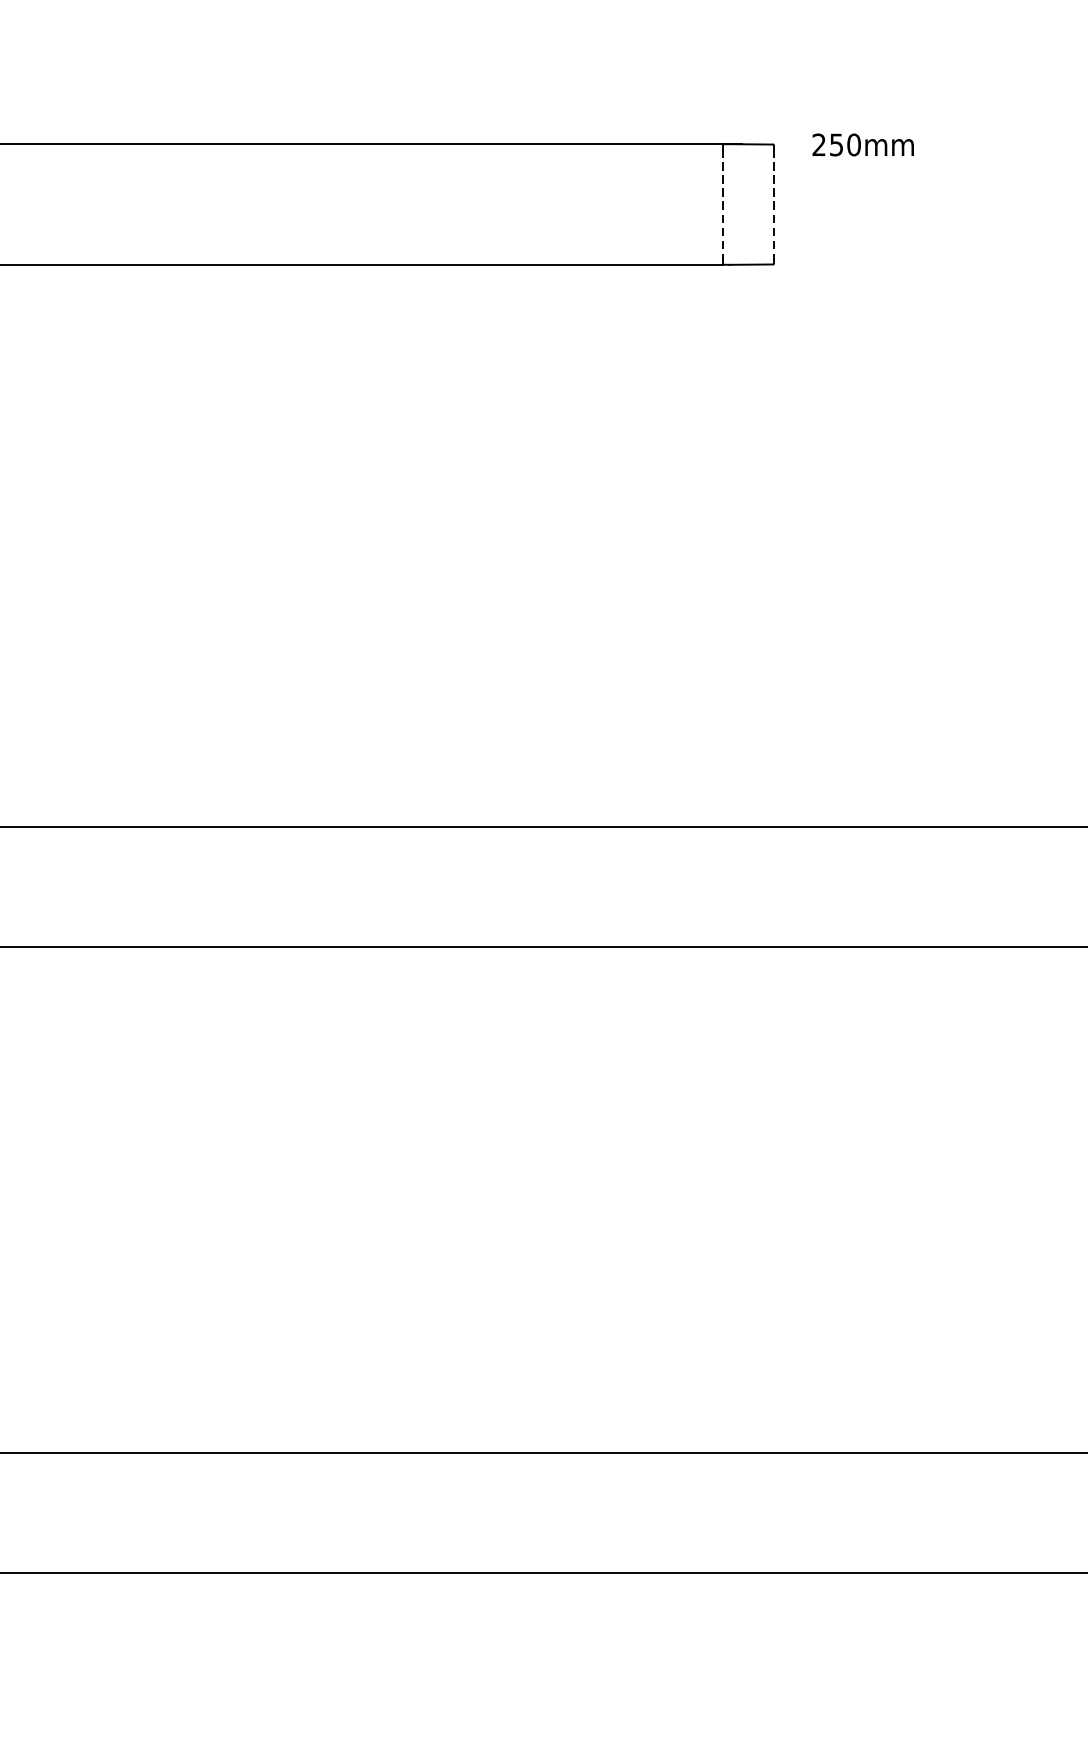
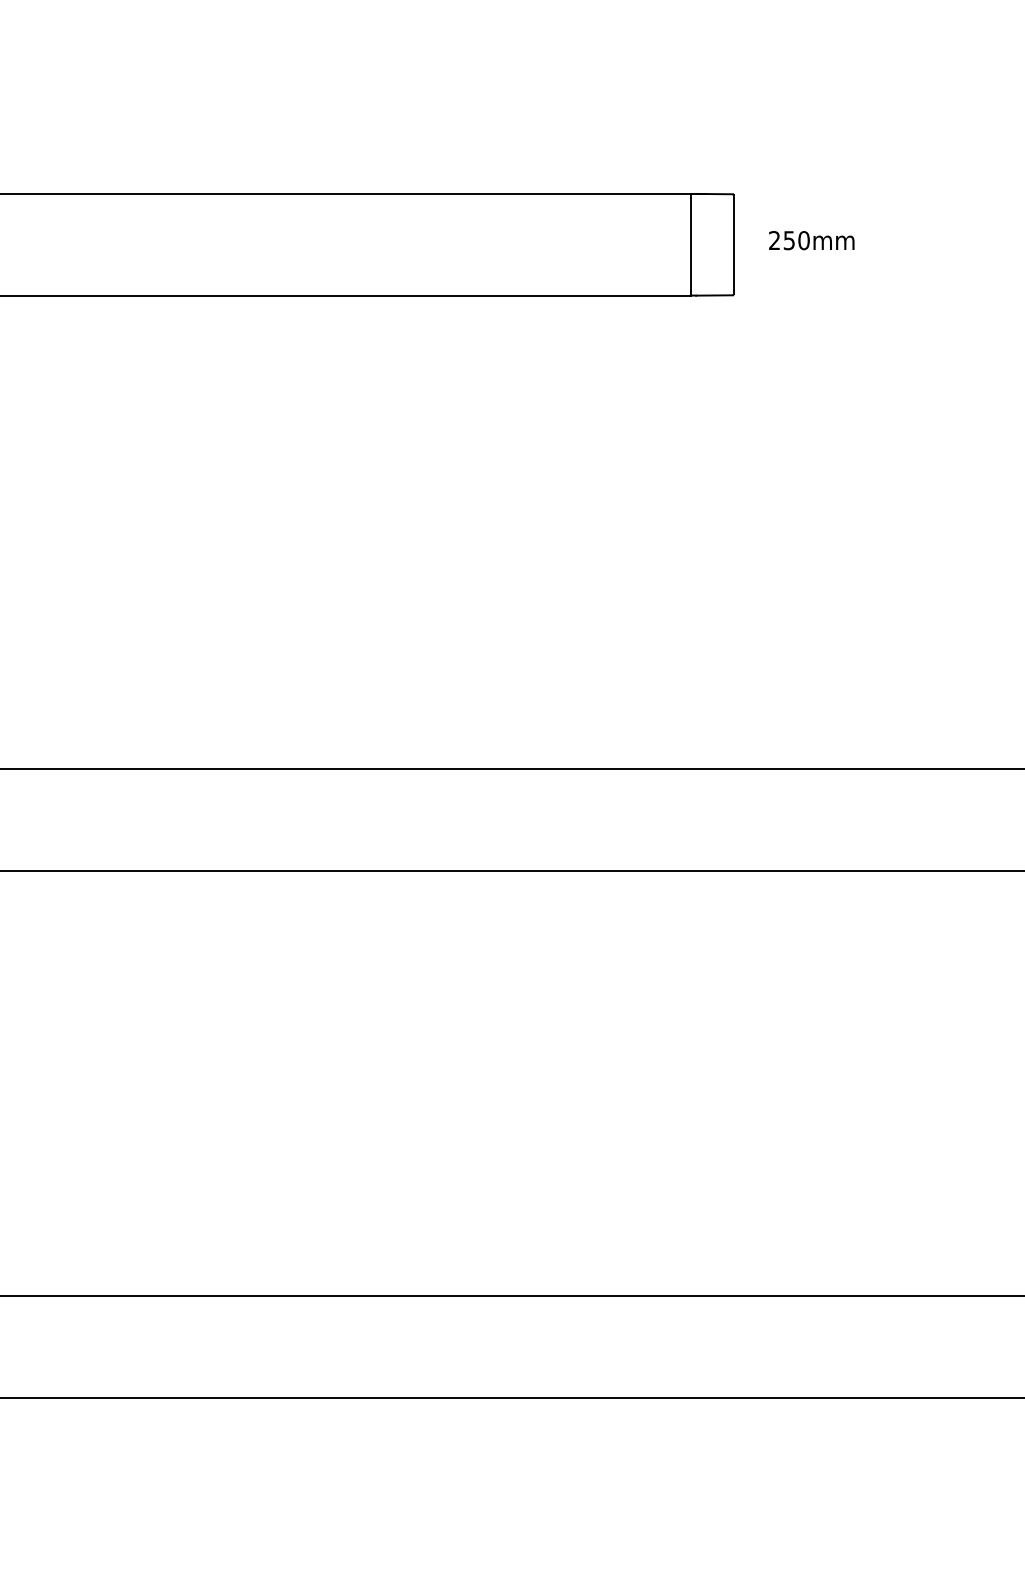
text: (862, 144) -> (811, 240), moved
line: (722, 204) -> (690, 244), dashed -> solid
line: (773, 204) -> (733, 244), dashed -> solid

